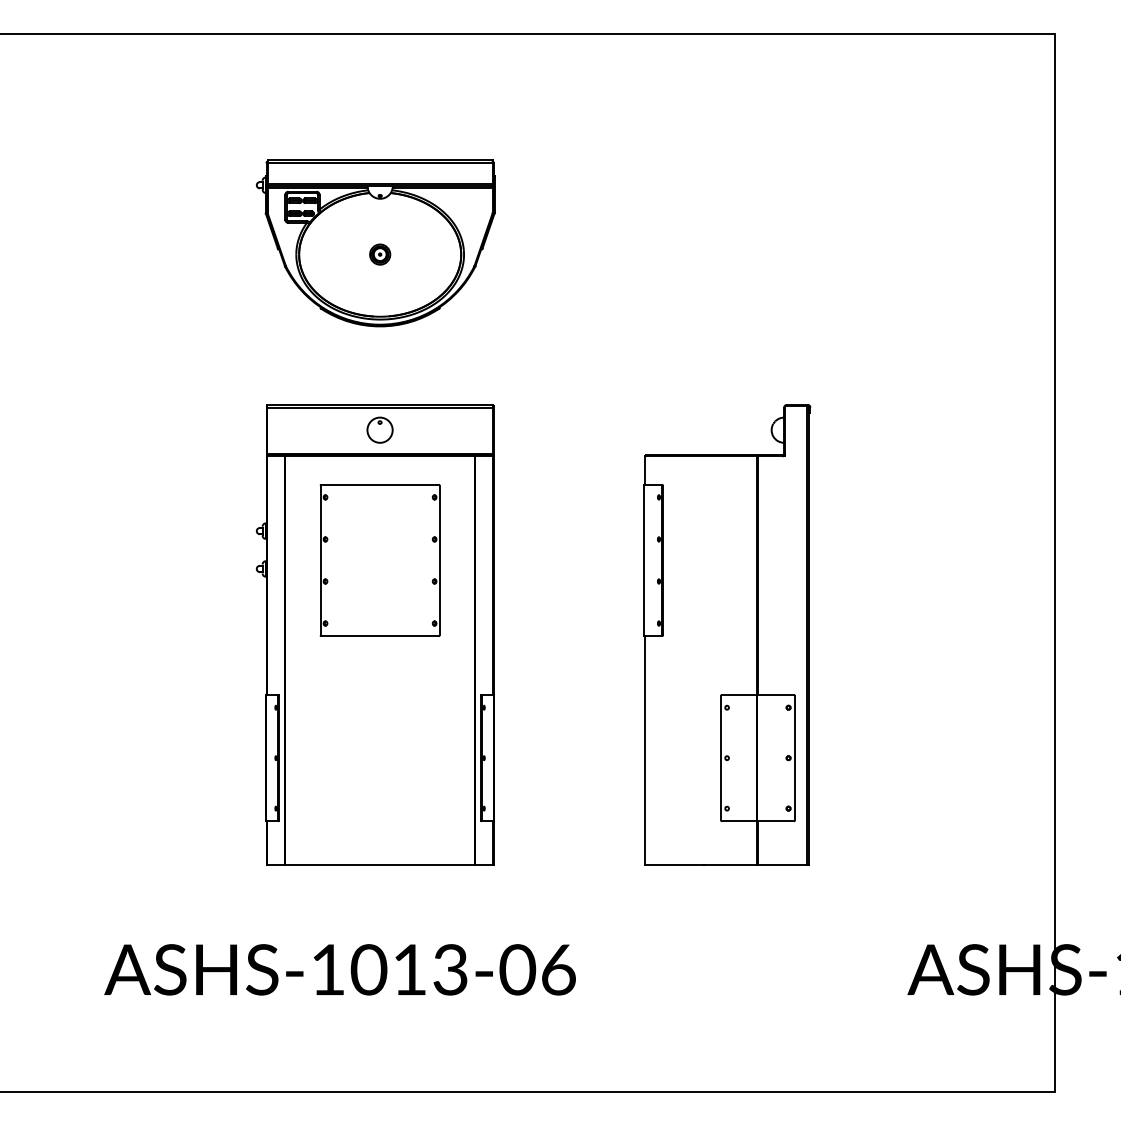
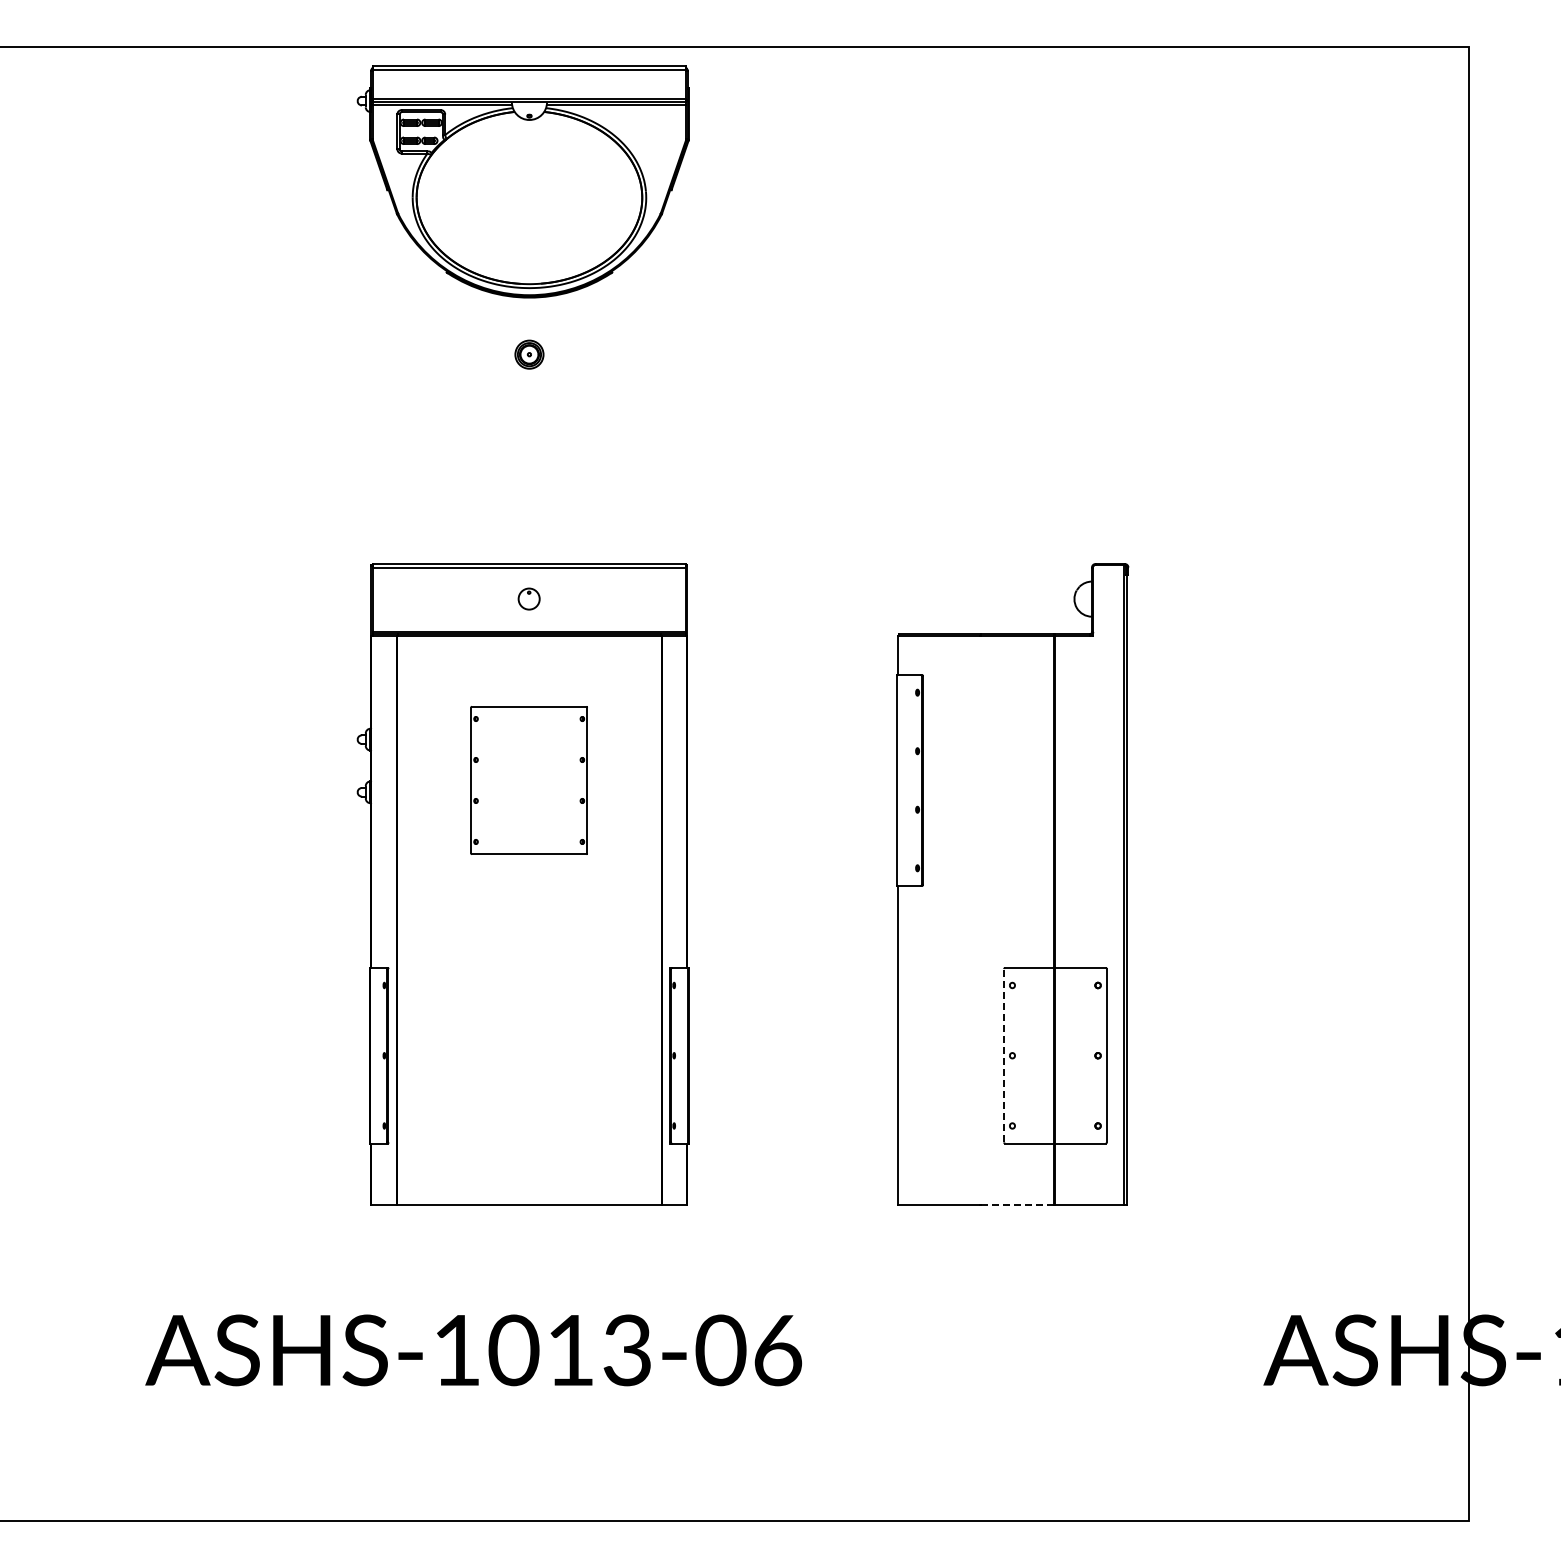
part: (375, 242) -> (522, 181), moved
part: (379, 429) -> (528, 598), size x0.6
part: (379, 560) -> (528, 780), size x0.7
line: (721, 758) -> (1004, 1055), solid -> dashed
line: (730, 865) -> (1017, 1205), solid -> dashed

